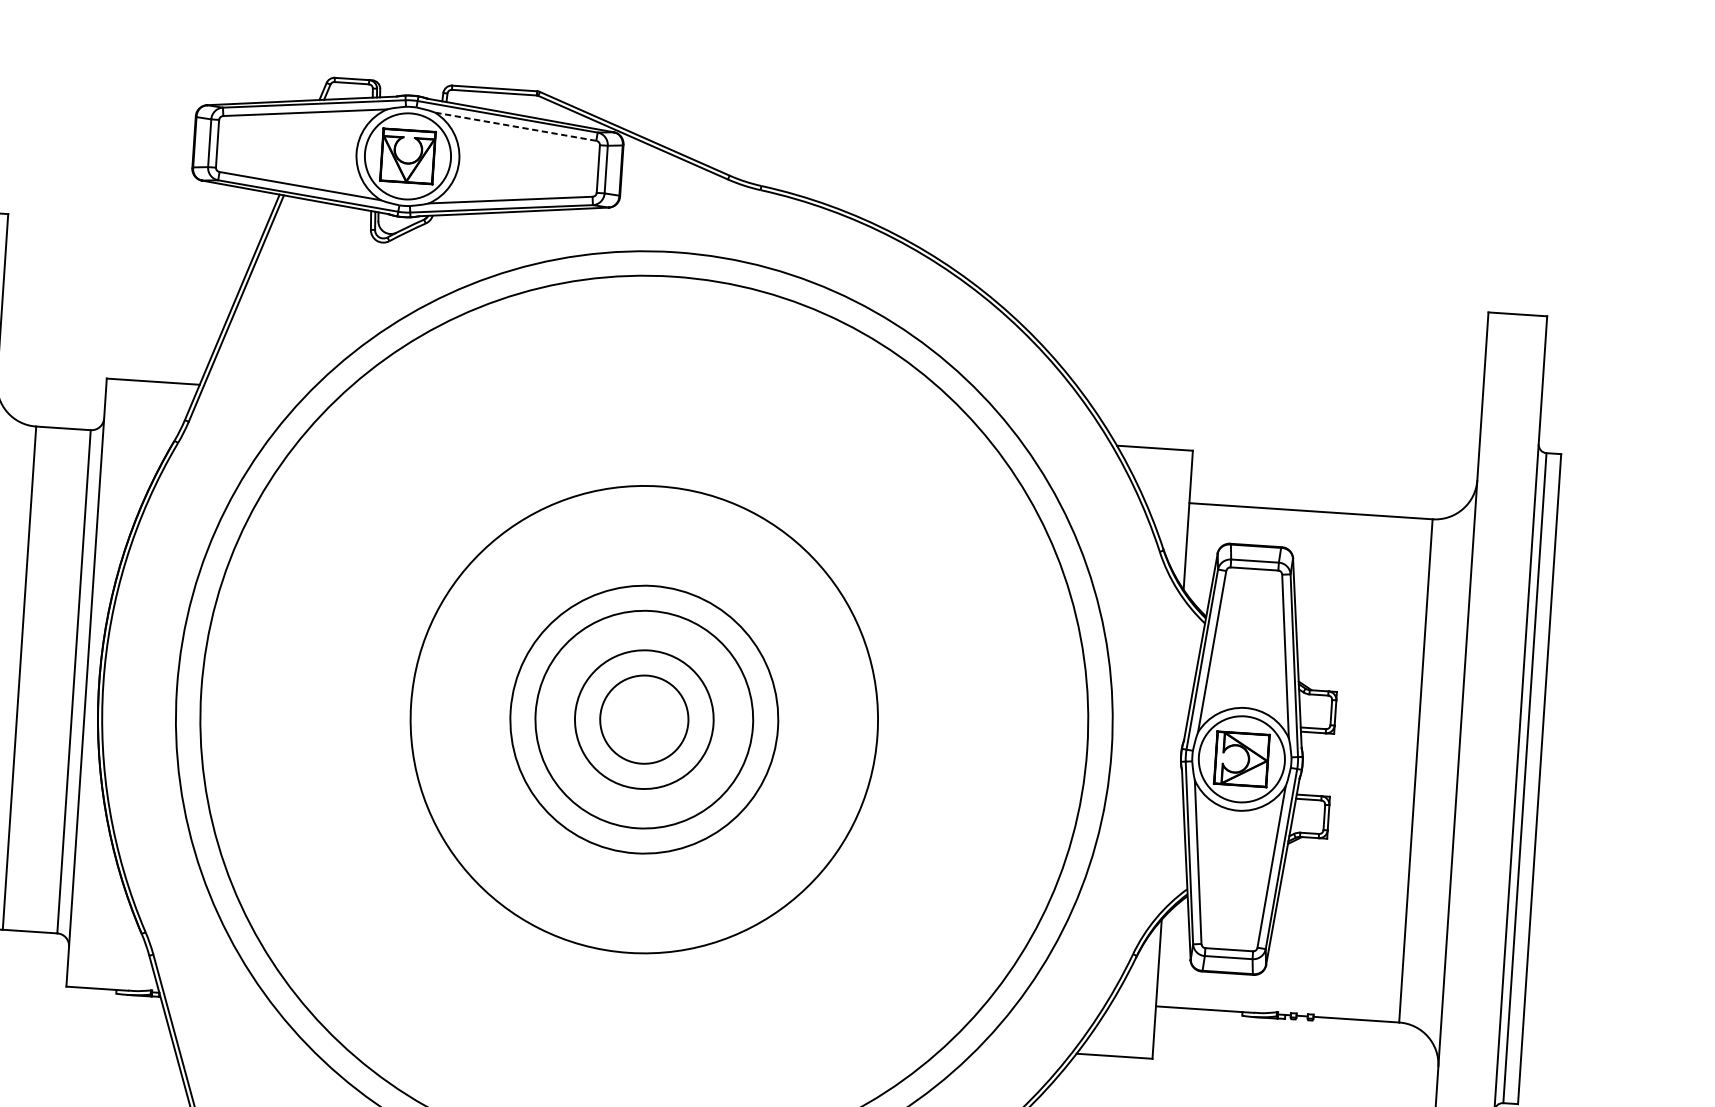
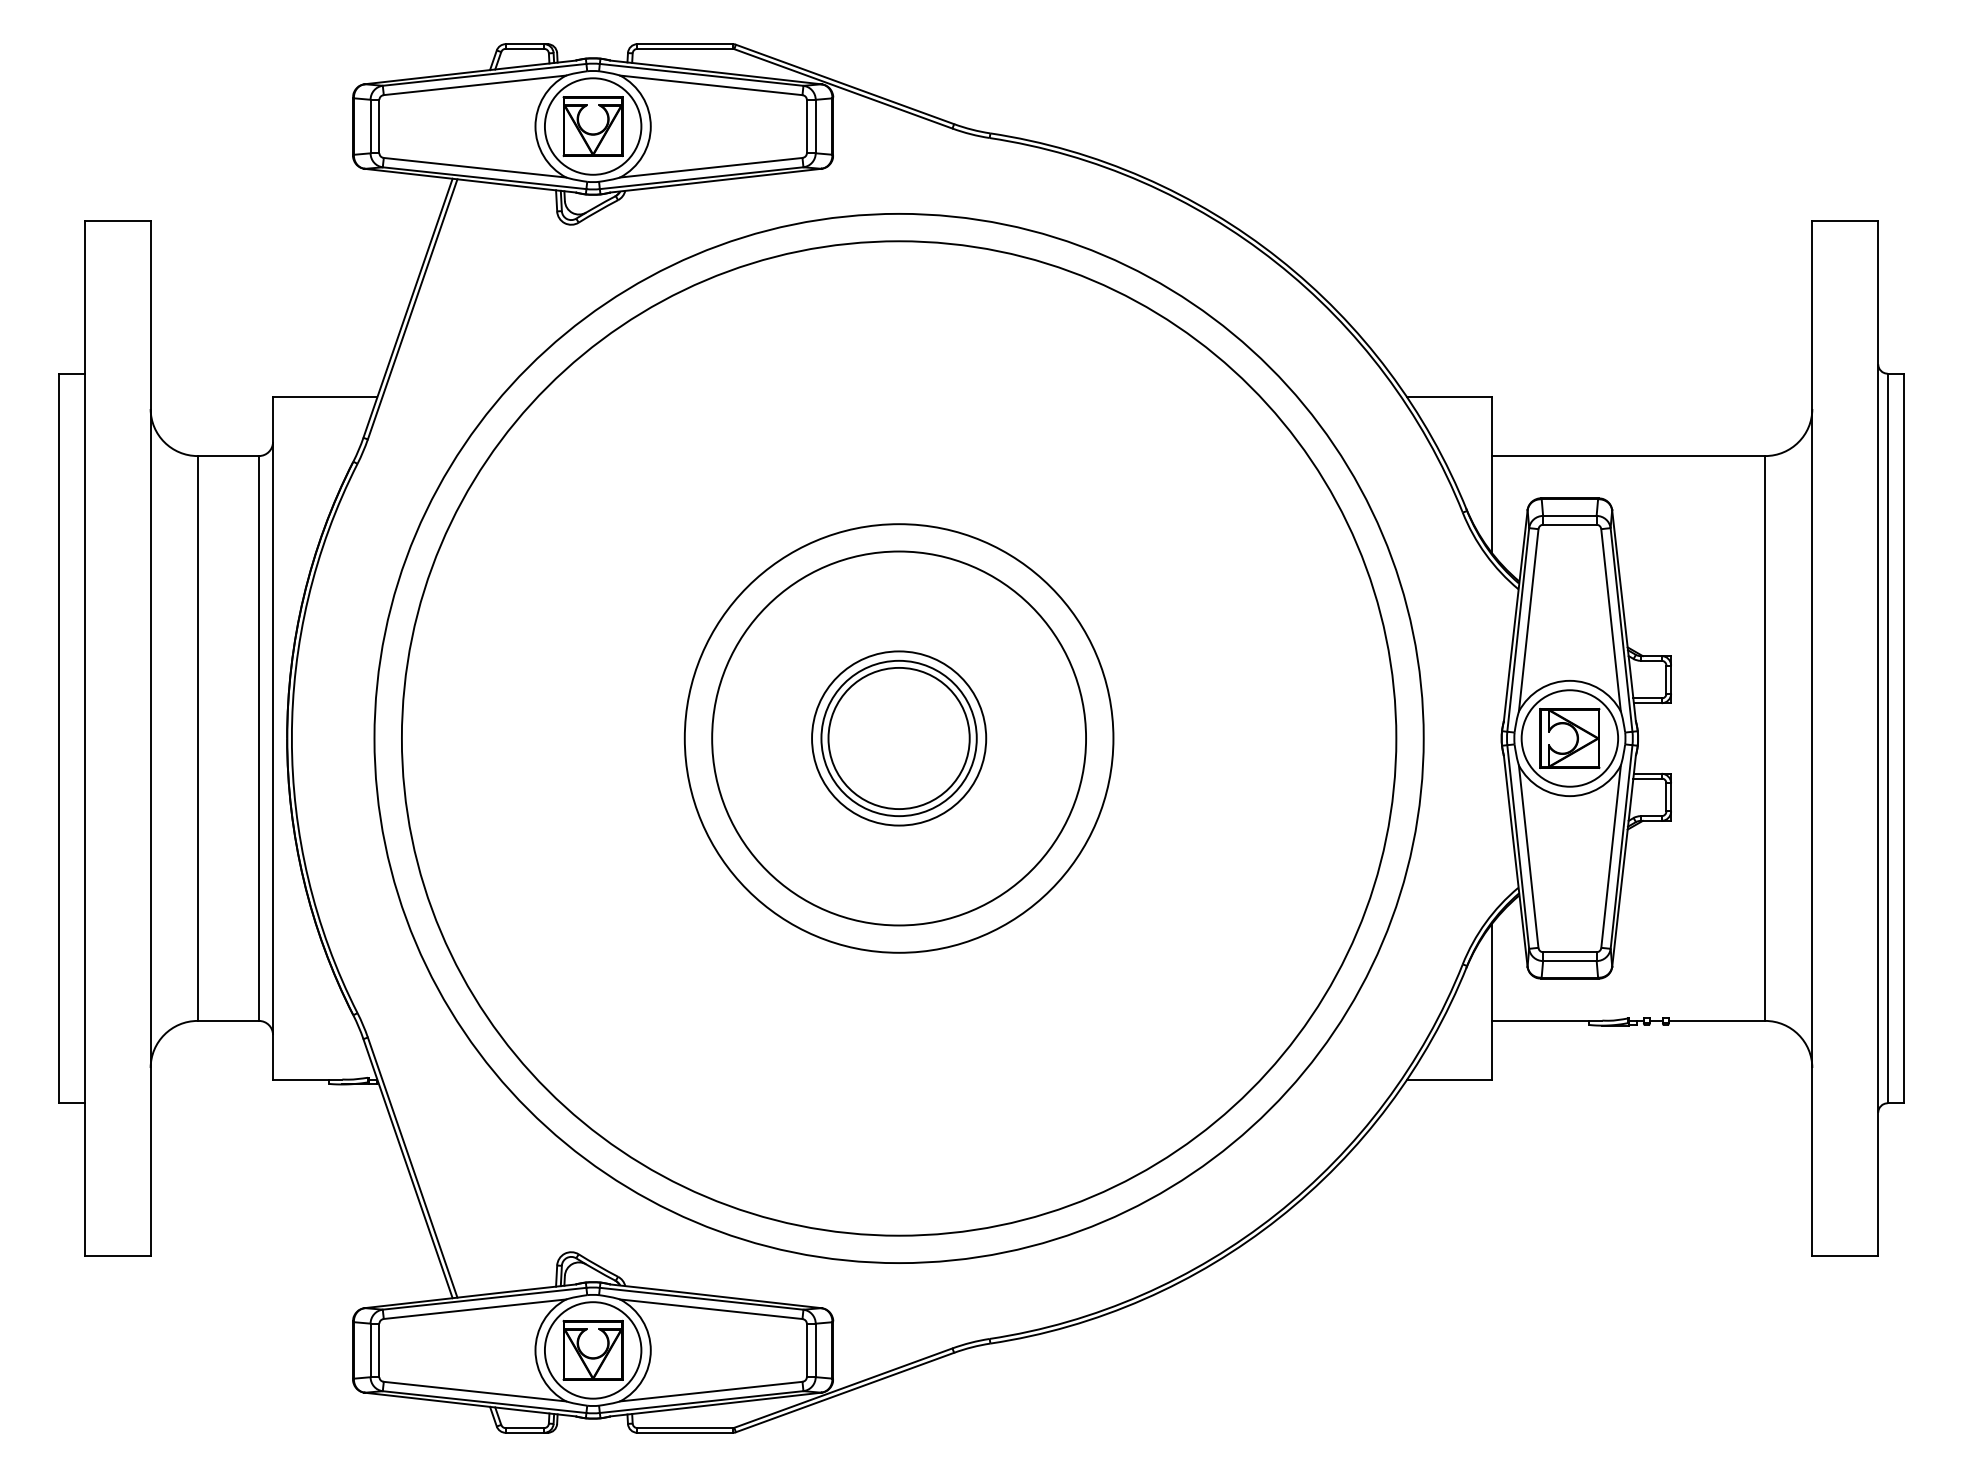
line: (515, 126) -> (711, 85), dashed -> solid
circle: (643, 719) -> (898, 738), size x1.43
circle: (643, 719) -> (898, 738), size x1.43
circle: (644, 719) -> (899, 738), size x0.71
circle: (644, 719) -> (899, 738), size x0.71

